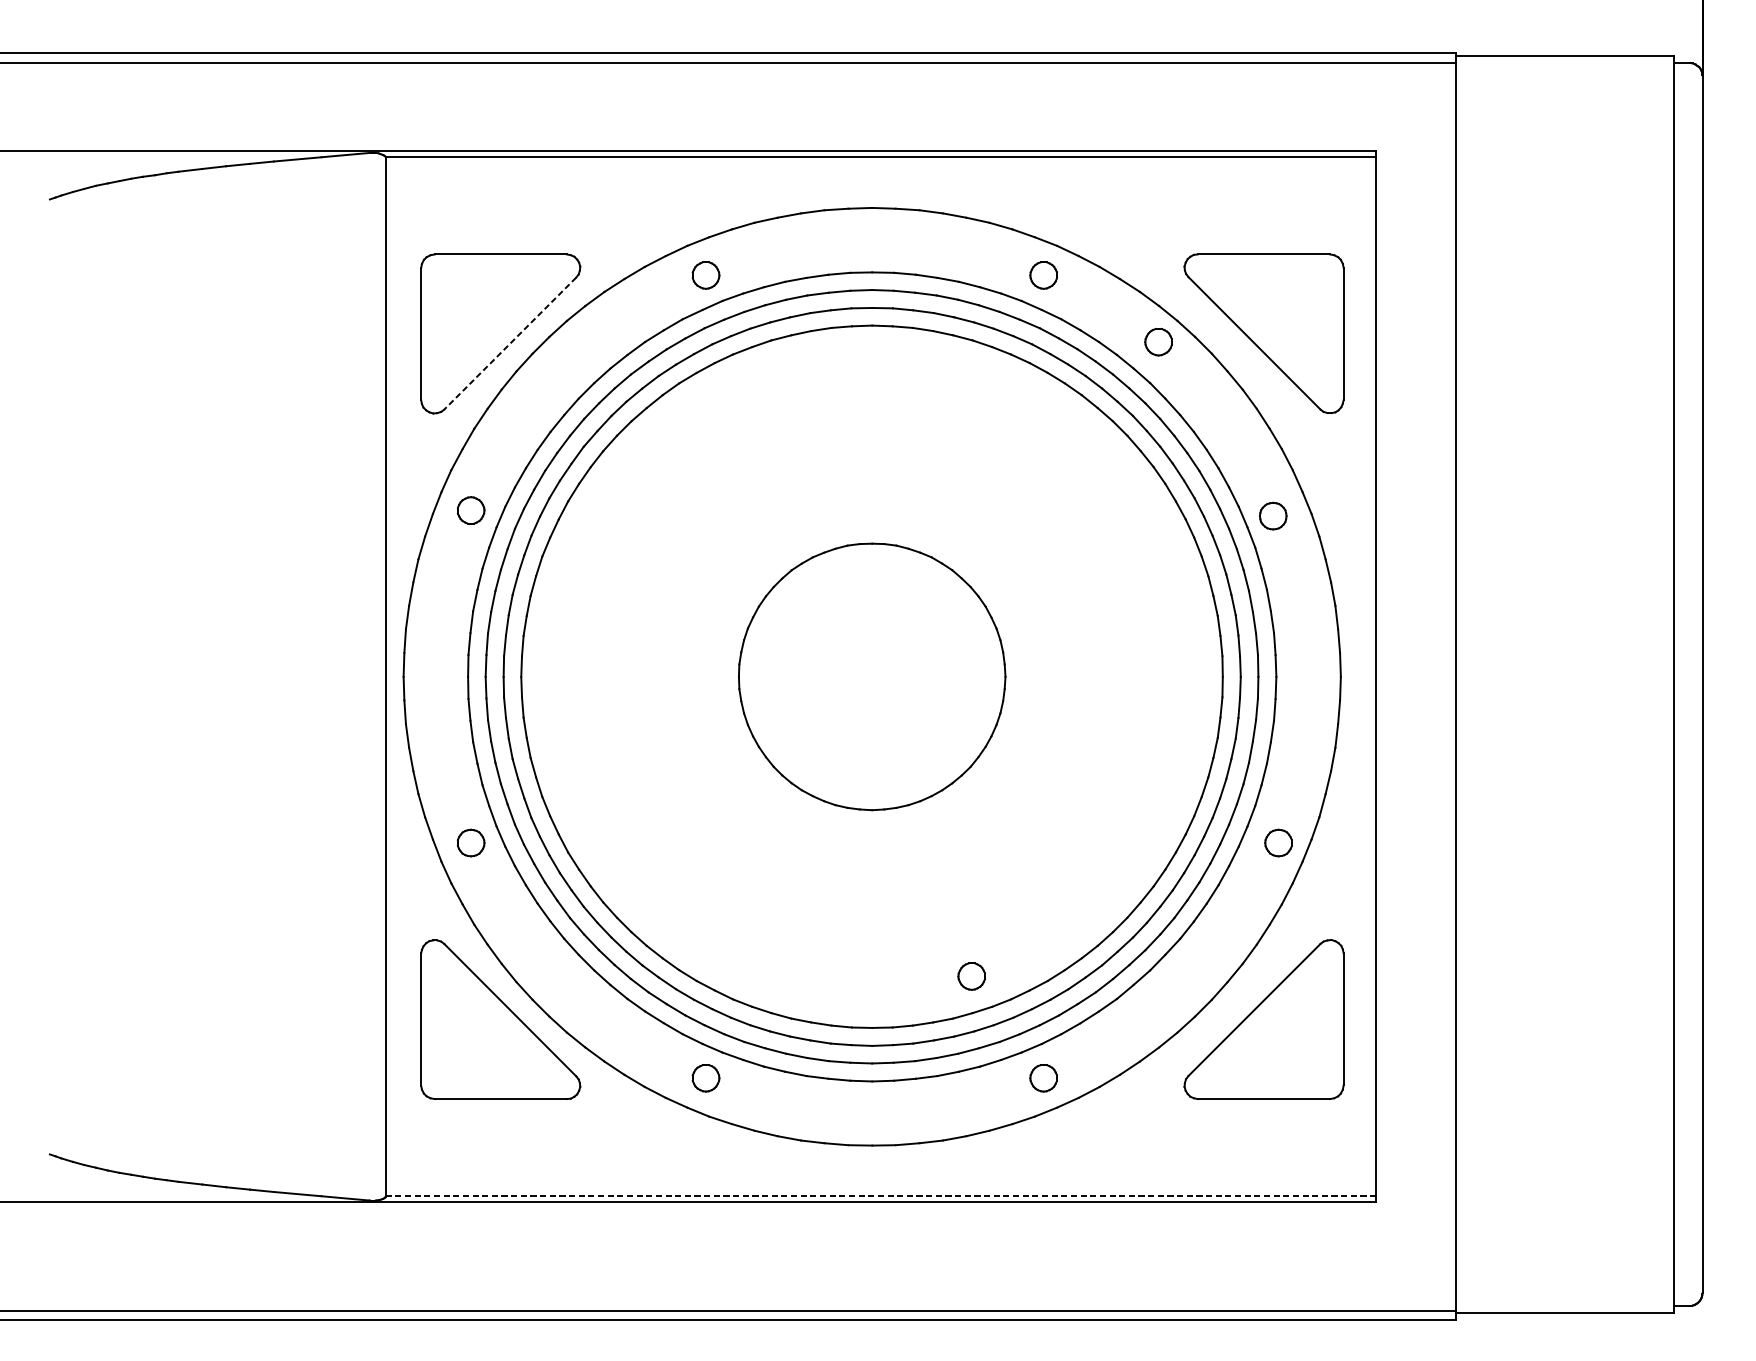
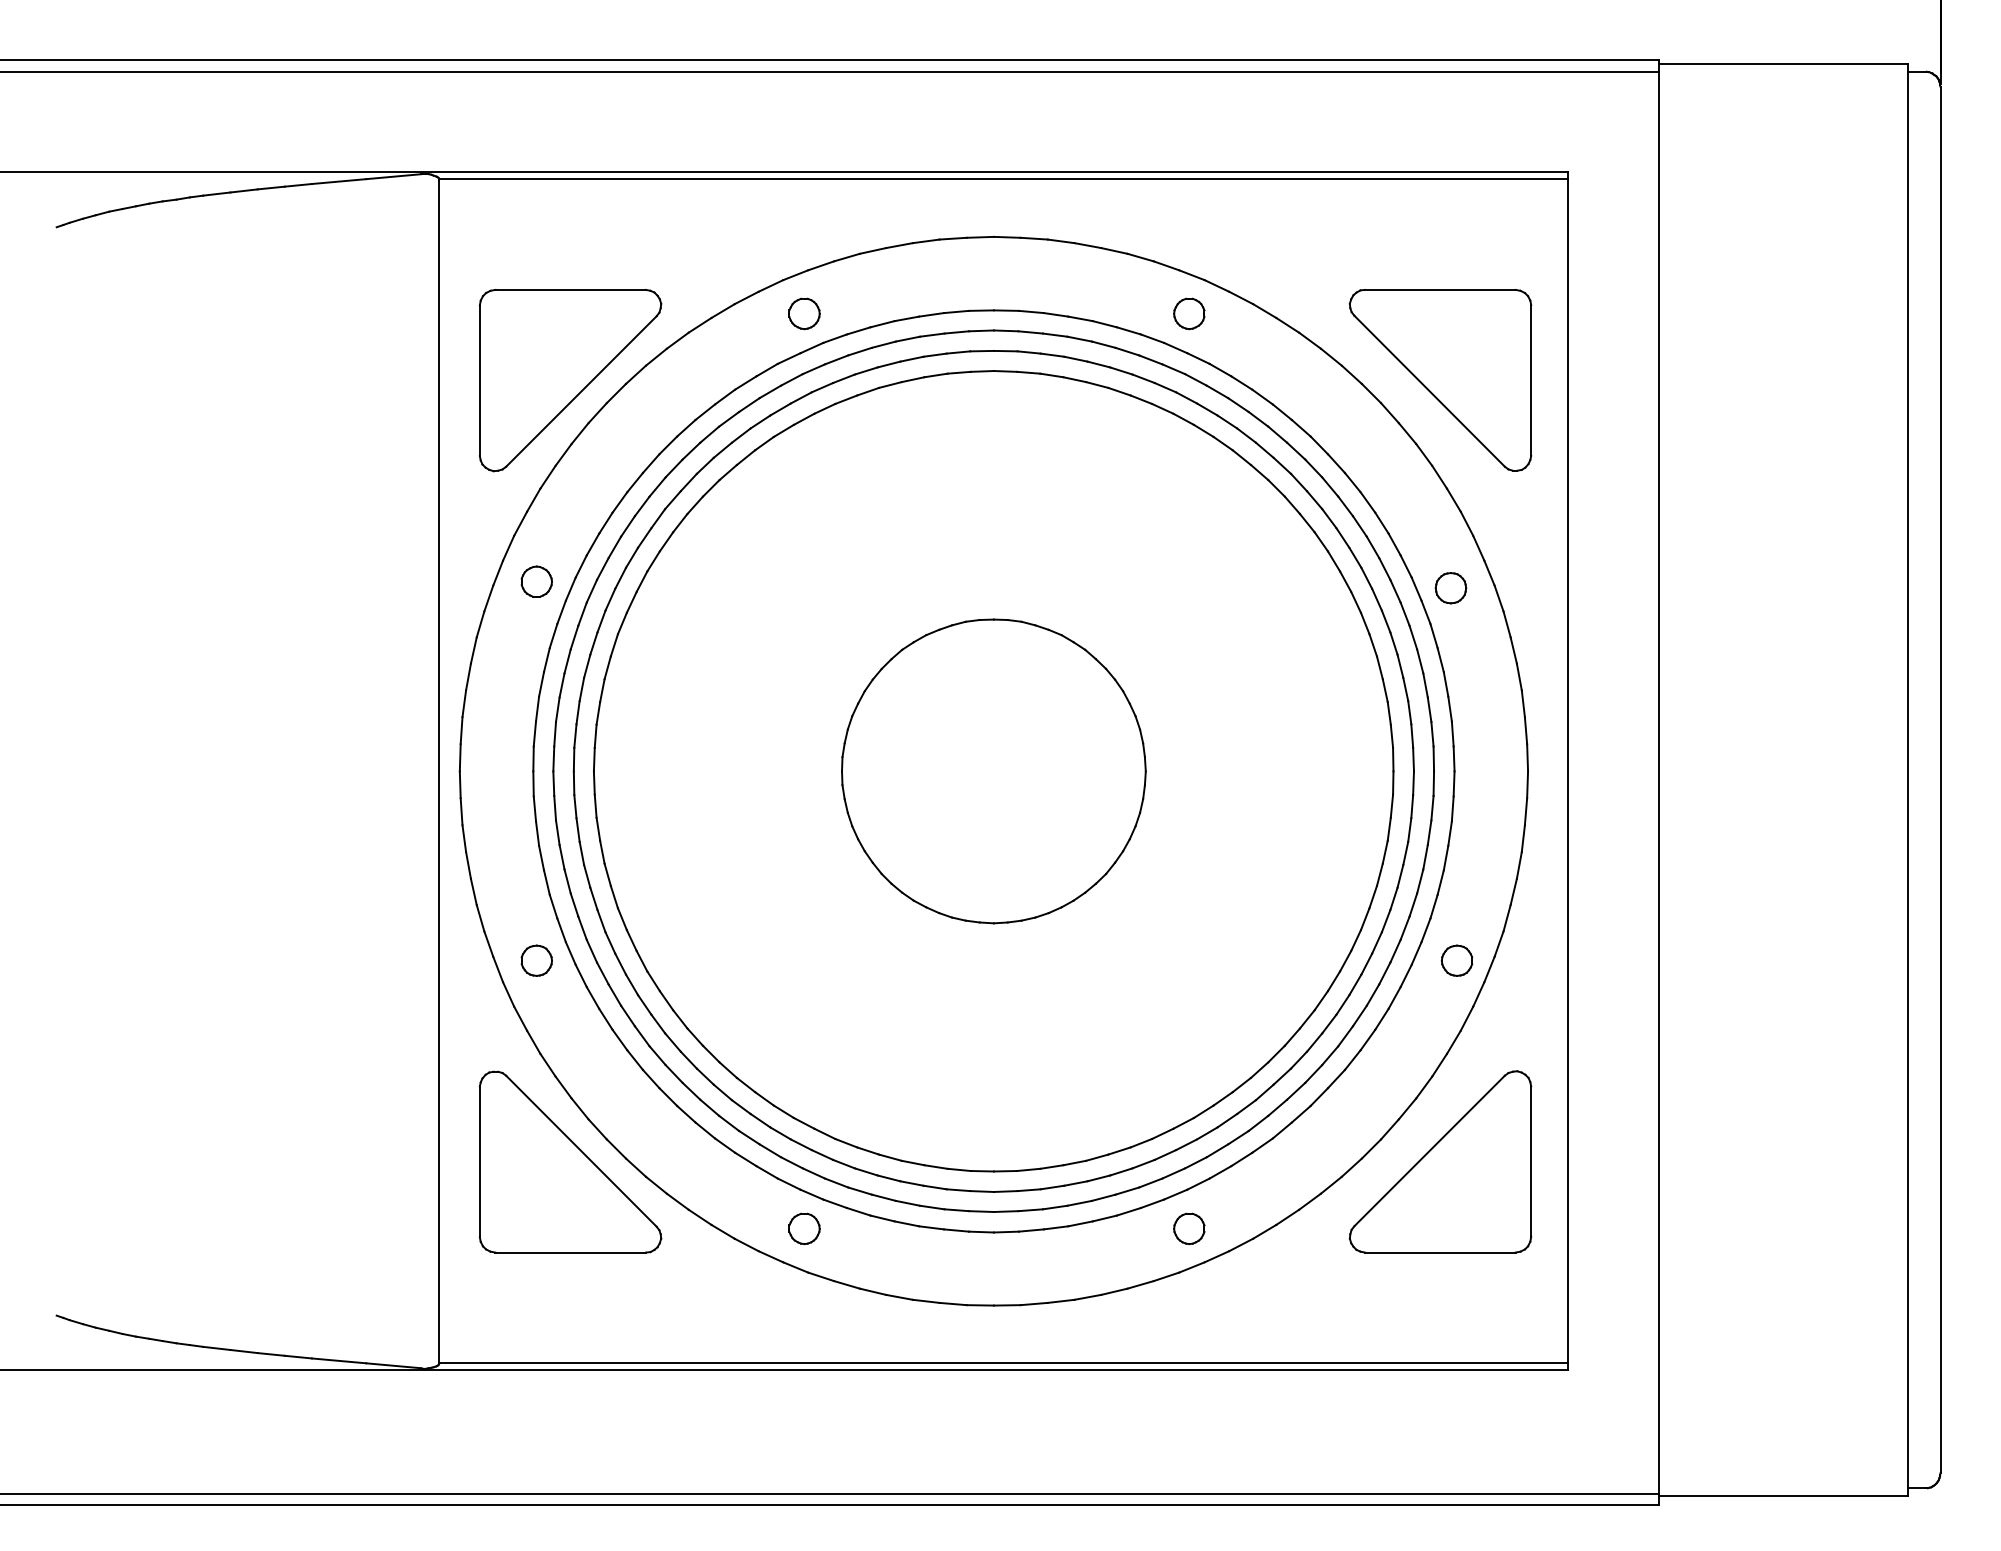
part: (1158, 341) -> (1320, 389), removed
line: (510, 343) -> (581, 391), dashed -> solid
part: (971, 976) -> (1107, 1112), removed
line: (881, 1196) -> (1004, 1363), dashed -> solid

